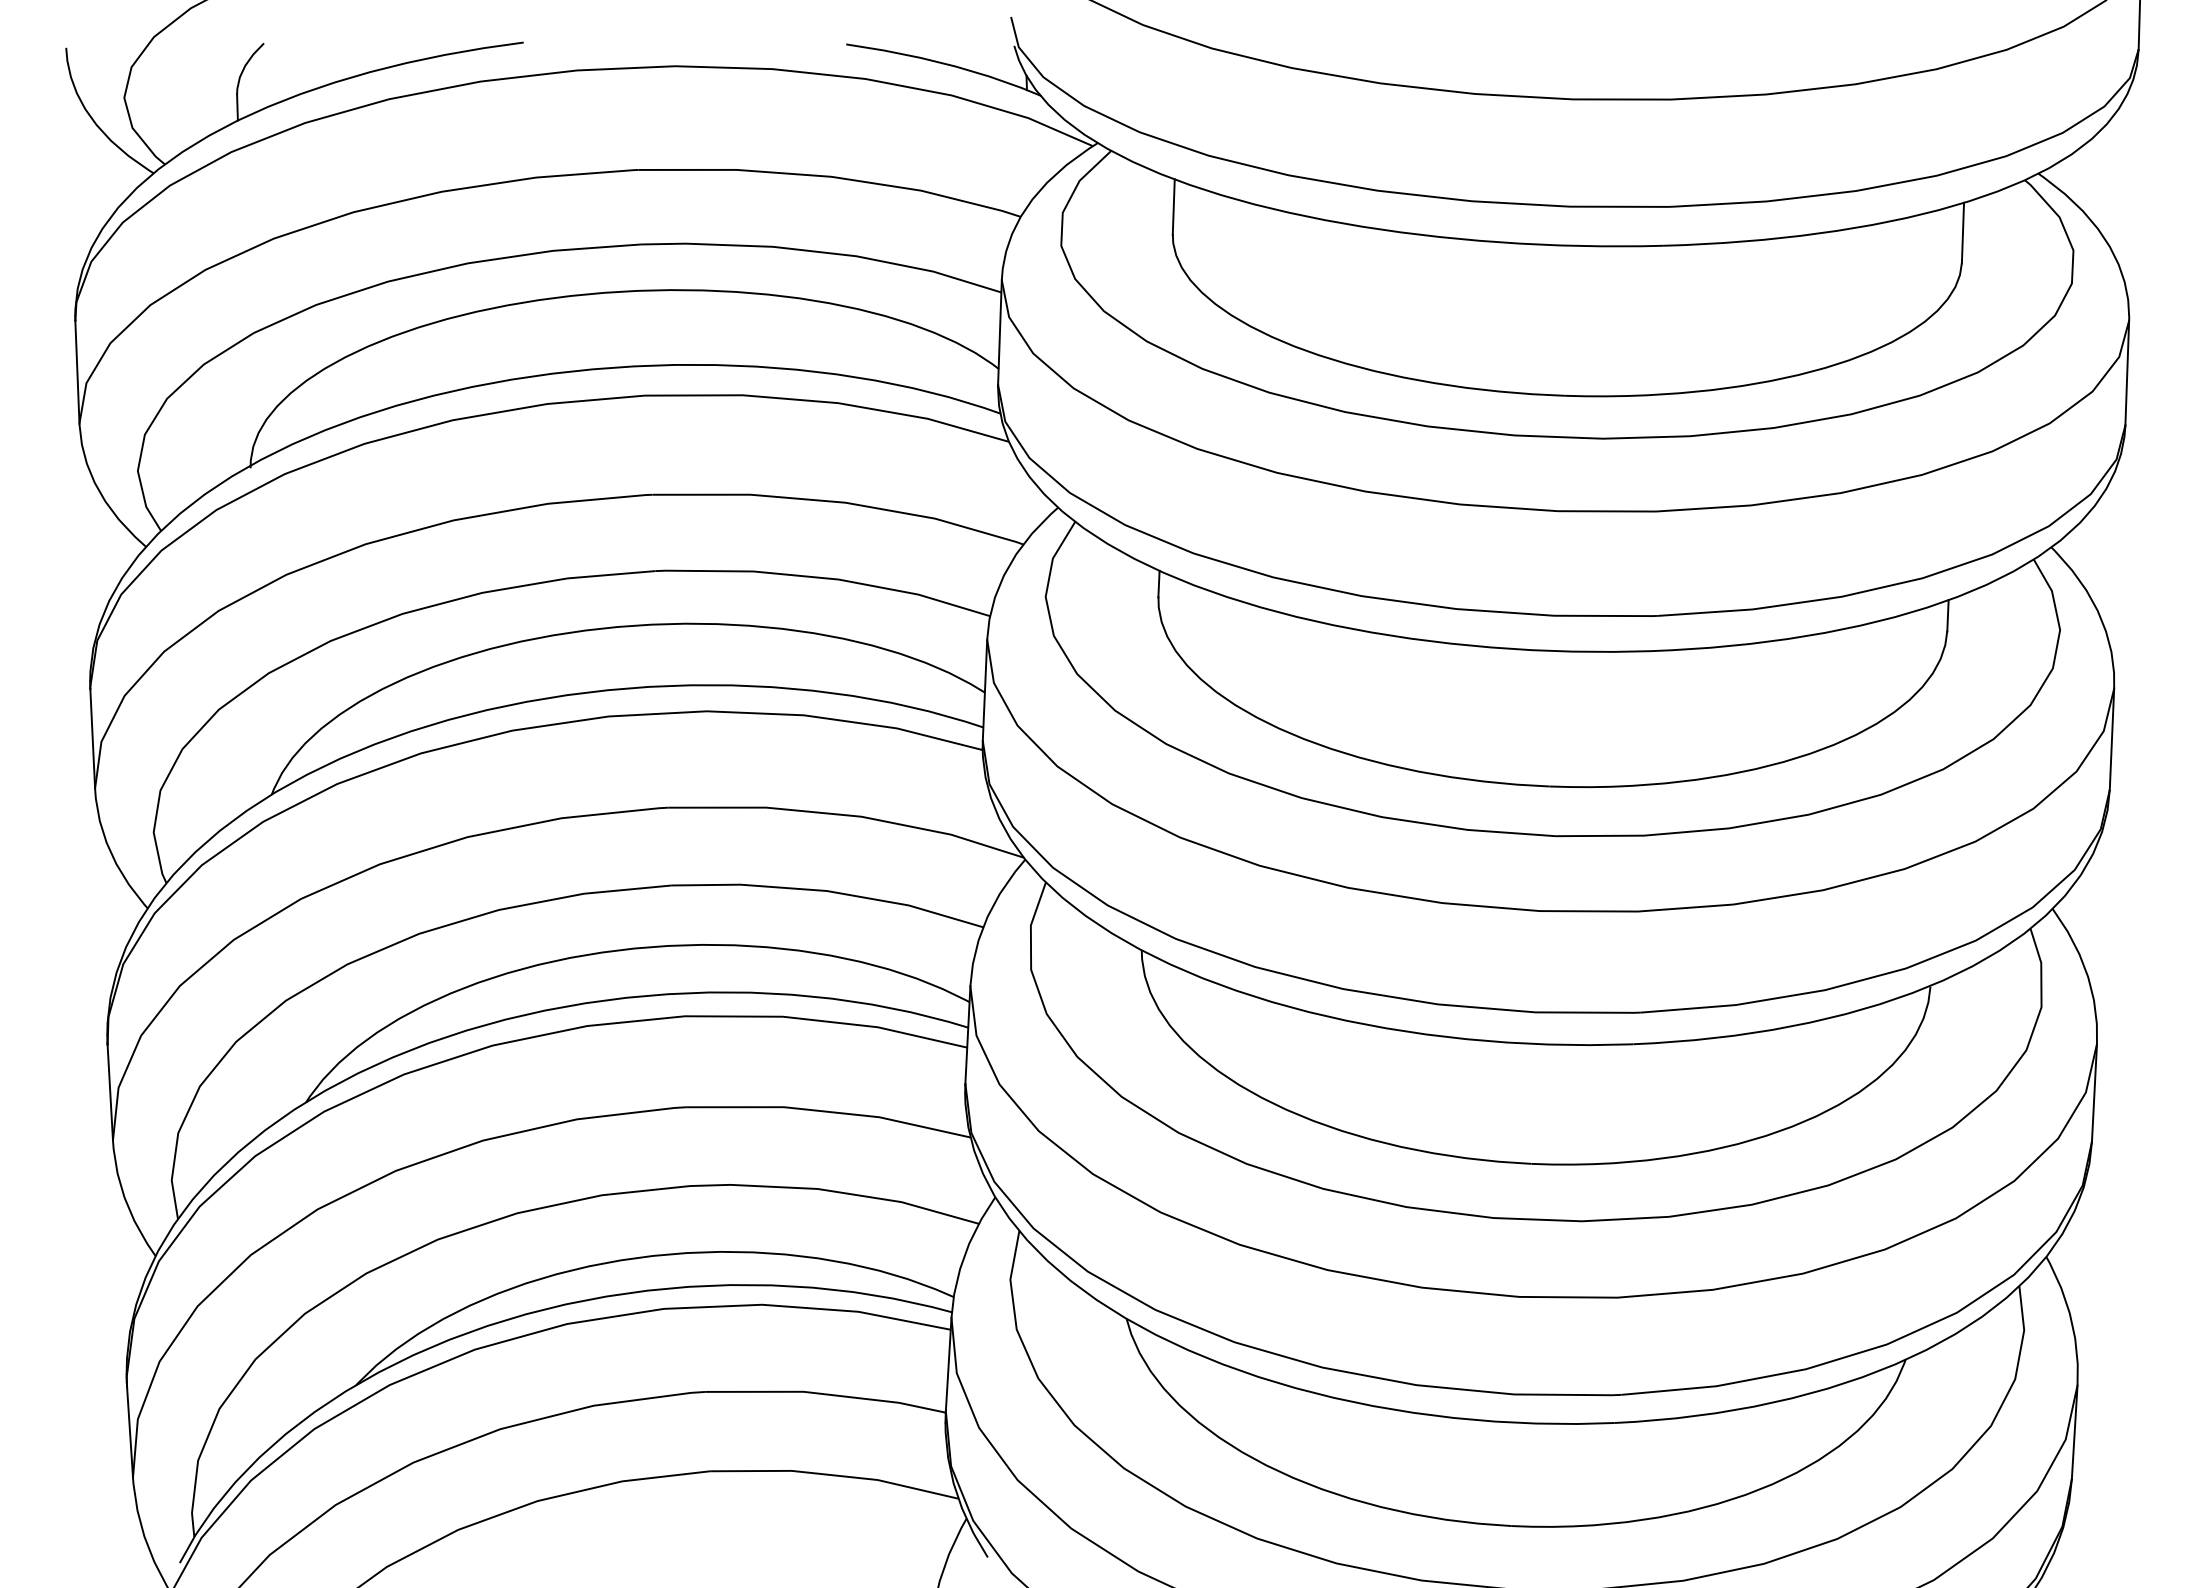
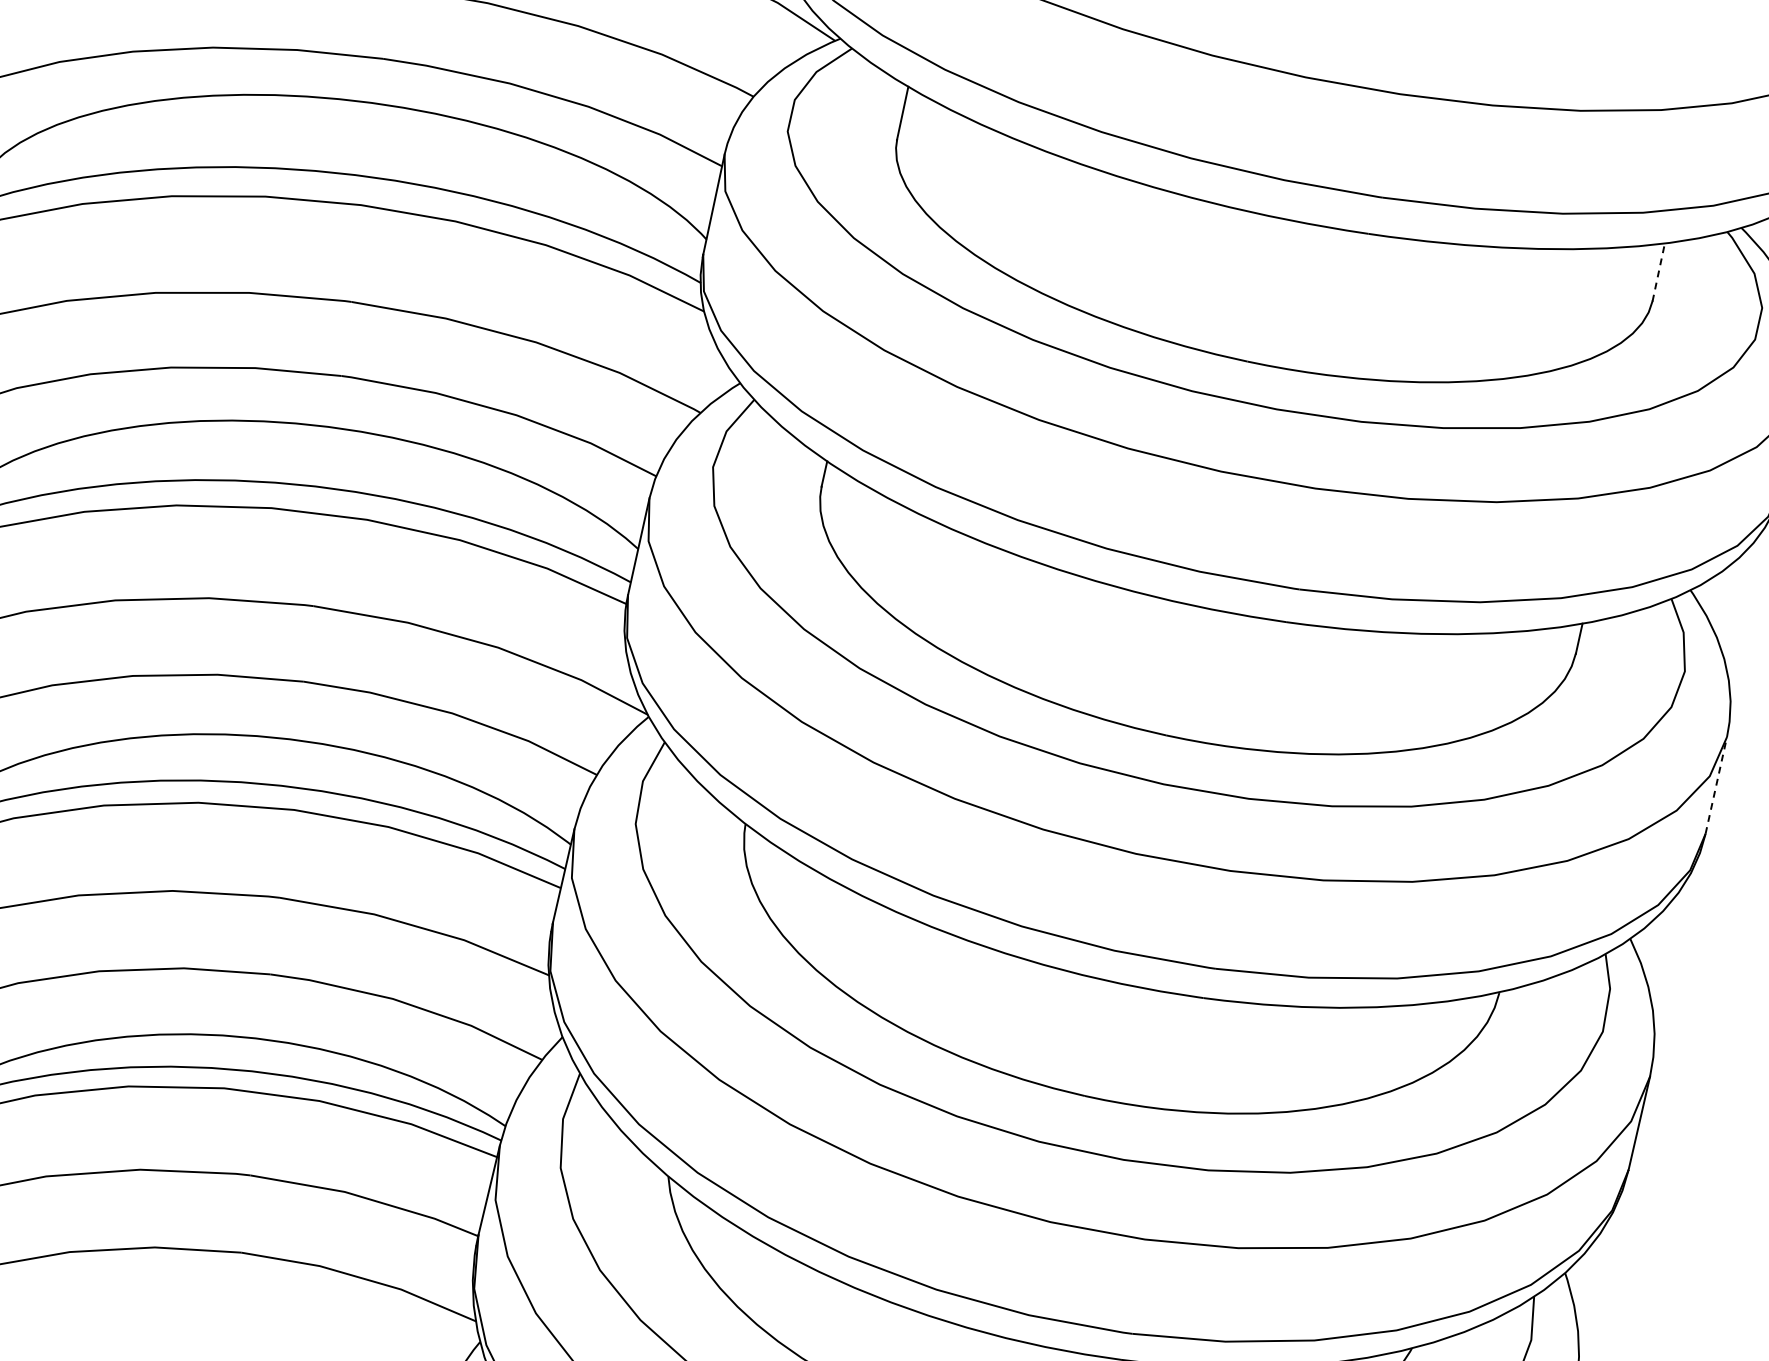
line: (1962, 232) -> (1658, 271), solid -> dashed
line: (2111, 739) -> (1715, 785), solid -> dashed

